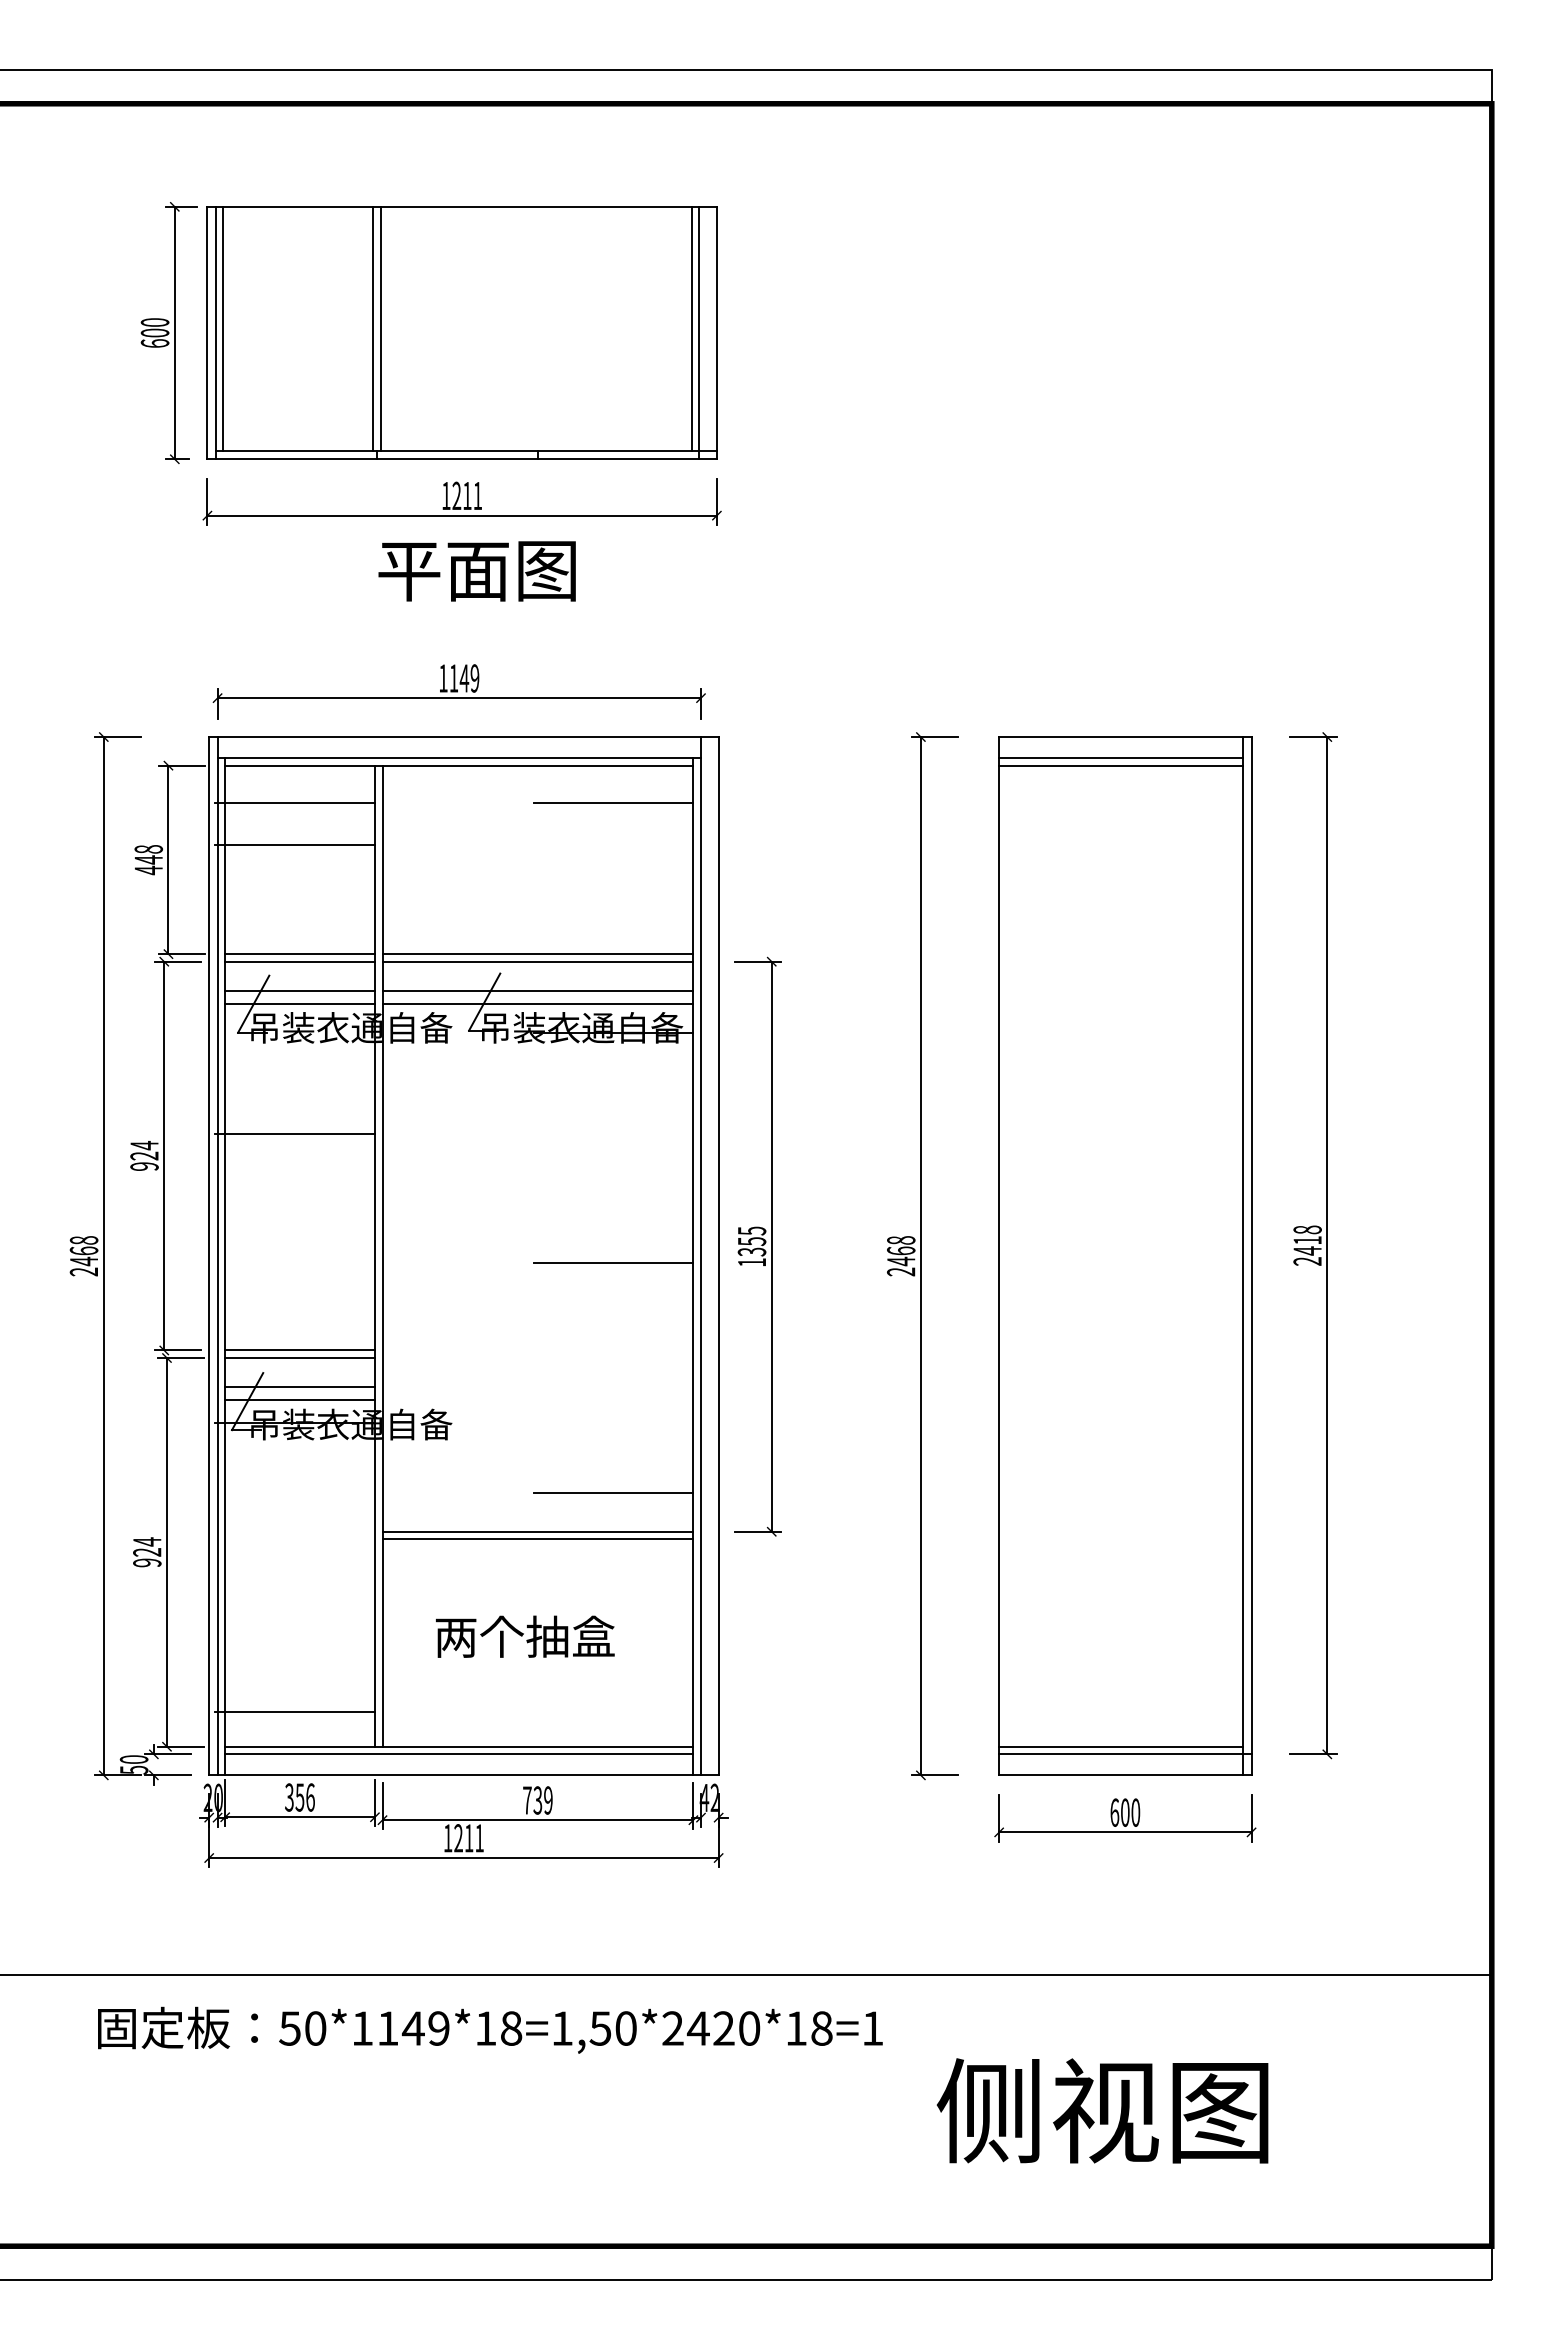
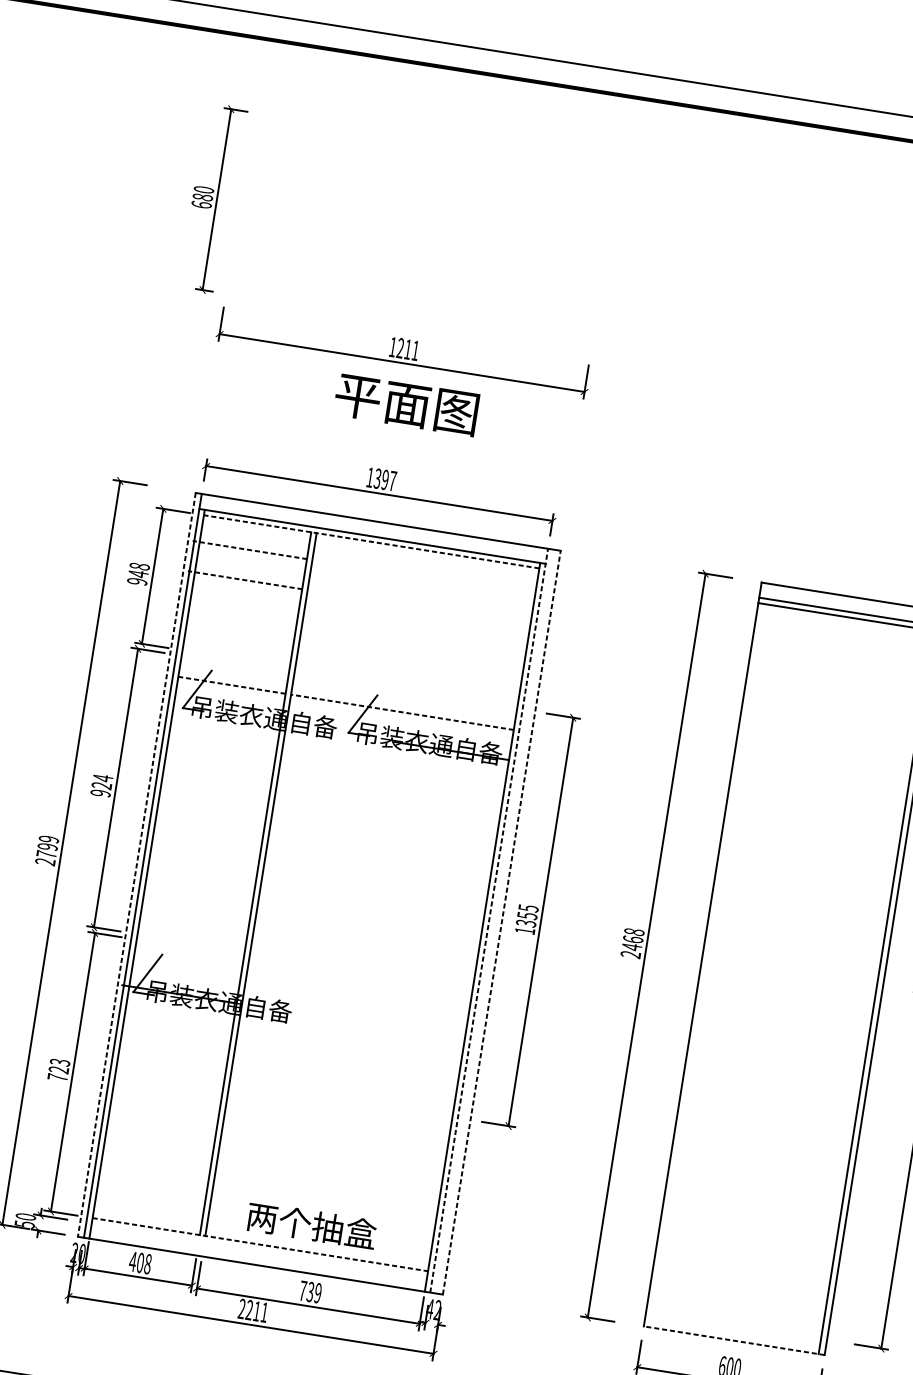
text: (155, 332) -> (203, 197), 600 -> 680
part: (461, 332) -> (422, 231), removed
text: (464, 678) -> (385, 479), 1149 -> 1397
line: (458, 765) -> (371, 541), solid -> dashed
line: (295, 803) -> (250, 550), solid -> dashed
line: (613, 803) -> (477, 586), removed
line: (295, 845) -> (245, 580), solid -> dashed
text: (148, 870) -> (137, 581), 448 -> 948
line: (299, 954) -> (235, 658), removed
line: (537, 954) -> (406, 685), removed
line: (299, 961) -> (234, 664), removed
line: (537, 961) -> (405, 691), removed
line: (300, 991) -> (232, 685), solid -> dashed
line: (537, 991) -> (402, 712), solid -> dashed
line: (299, 1003) -> (230, 694), removed
line: (537, 1003) -> (400, 721), removed
line: (295, 1134) -> (212, 787), removed
text: (83, 1251) -> (47, 847), 2468 -> 2799
line: (700, 1255) -> (488, 920), solid -> dashed
line: (718, 1255) -> (501, 922), solid -> dashed
line: (209, 1256) -> (137, 865), solid -> dashed
line: (613, 1263) -> (425, 915), removed
line: (299, 1350) -> (190, 942), removed
line: (299, 1358) -> (189, 948), removed
line: (299, 1387) -> (186, 969), removed
line: (299, 1400) -> (185, 978), removed
line: (613, 1493) -> (399, 1080), removed
line: (537, 1531) -> (340, 1099), removed
line: (537, 1539) -> (339, 1105), removed
text: (147, 1552) -> (59, 1070), 924 -> 723
text: (525, 1636) -> (312, 1225), moved
line: (295, 1712) -> (146, 1201), removed
line: (459, 1746) -> (260, 1244), solid -> dashed
line: (1121, 1746) -> (734, 1319), removed
line: (459, 1754) -> (259, 1250), removed
line: (1125, 1754) -> (736, 1325), removed
line: (1124, 1775) -> (733, 1340), solid -> dashed
text: (299, 1797) -> (140, 1262), 356 -> 408
text: (447, 1838) -> (241, 1309), 1211 -> 2211

